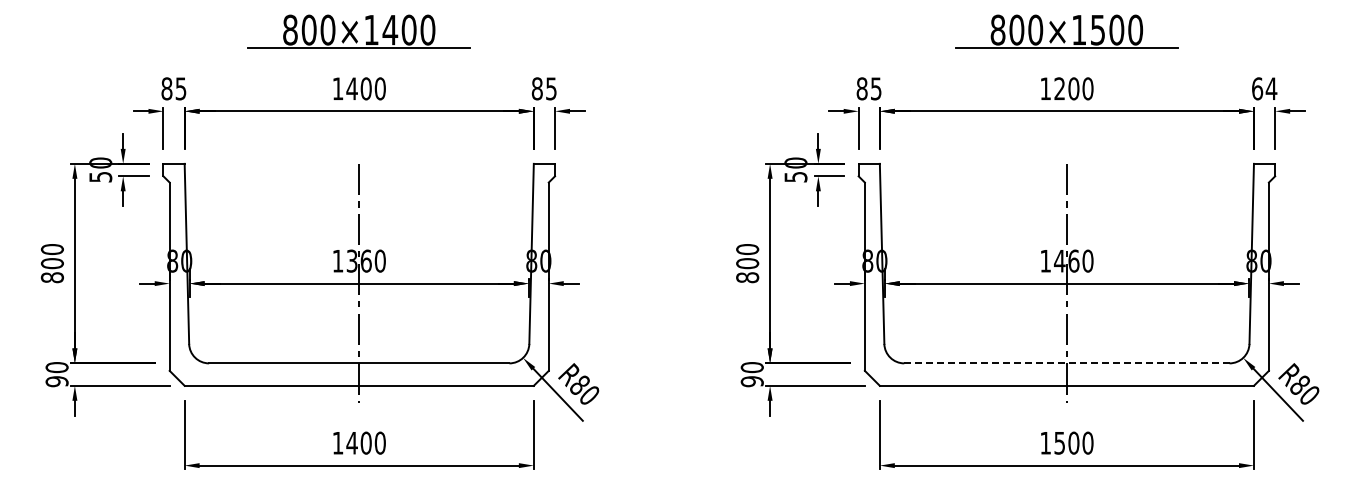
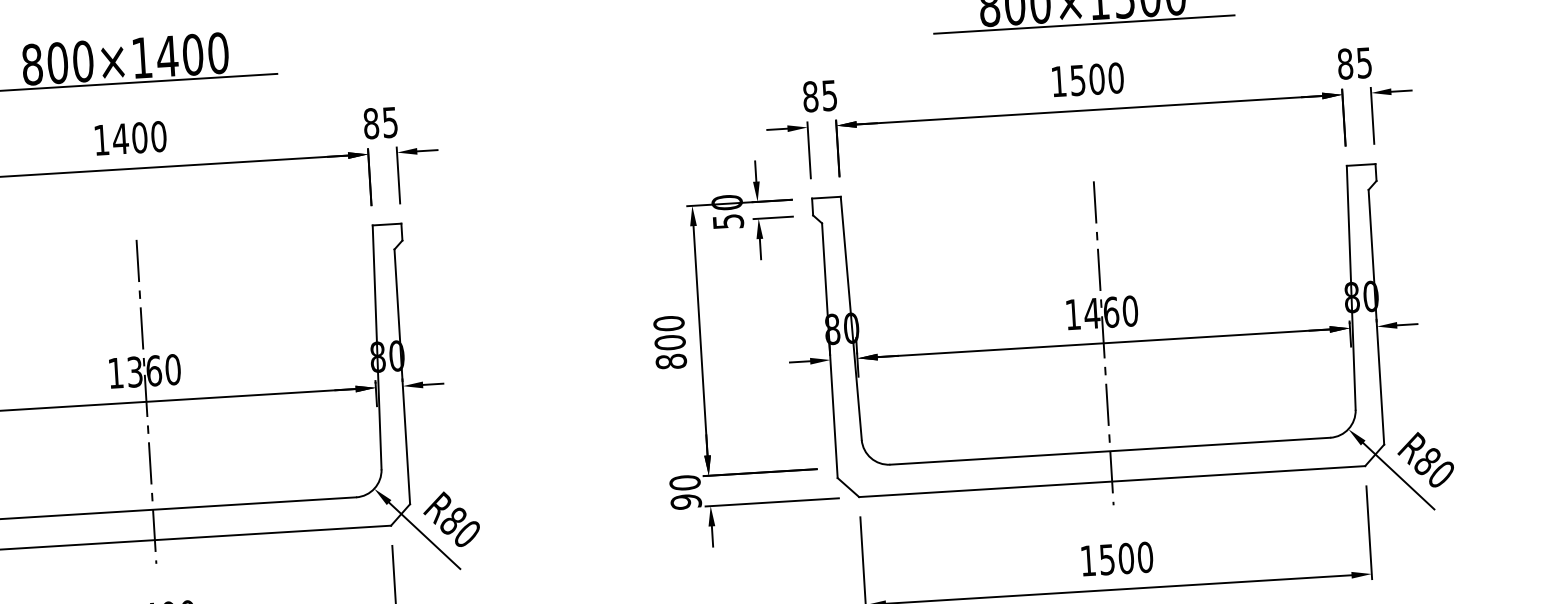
text: (1059, 88) -> (1077, 79), 1200 -> 1500
text: (1264, 88) -> (1354, 63), 64 -> 85
line: (1066, 363) -> (1109, 451), dashed -> solid

